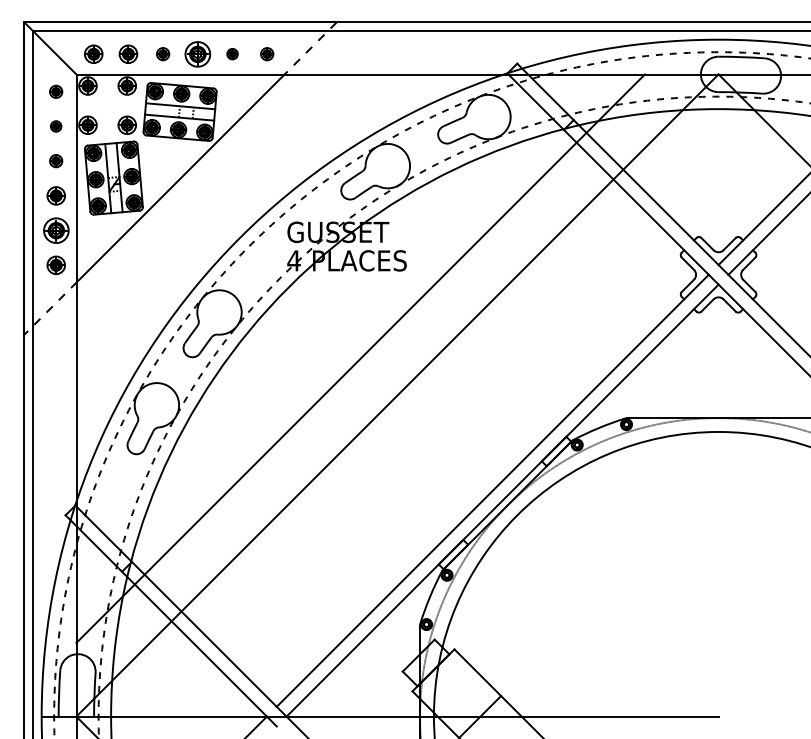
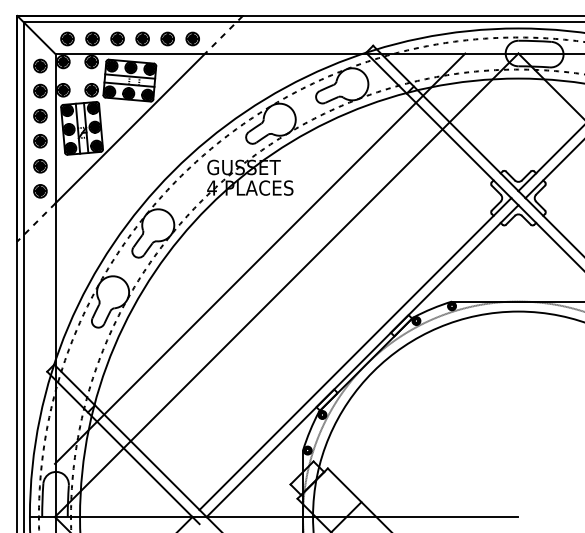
part: (162, 53) -> (117, 38), size x1.43
part: (197, 53) -> (142, 38), size x0.71
part: (232, 53) -> (167, 38), size x1.67
part: (266, 53) -> (192, 38), size x1.43
part: (55, 91) -> (39, 65), size x1.43
part: (55, 126) -> (39, 91), size x1.67
part: (55, 160) -> (39, 115), size x1.43
part: (55, 230) -> (39, 166), size x0.71

